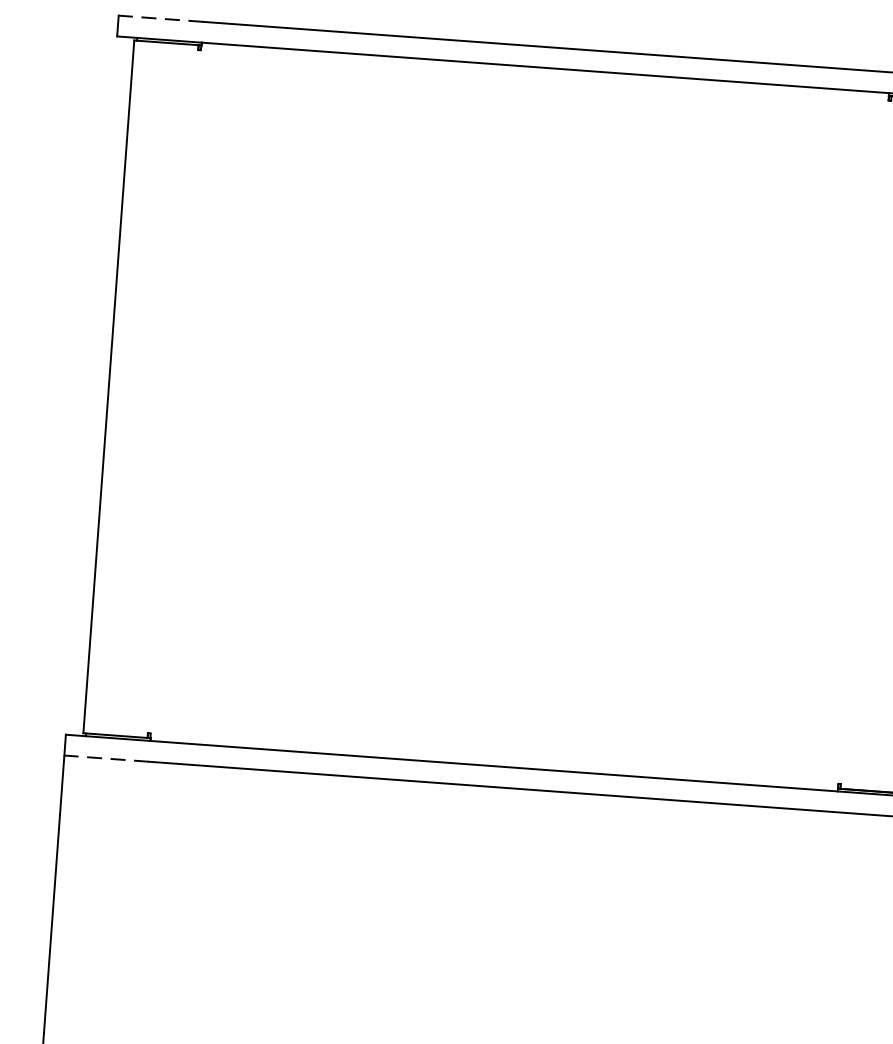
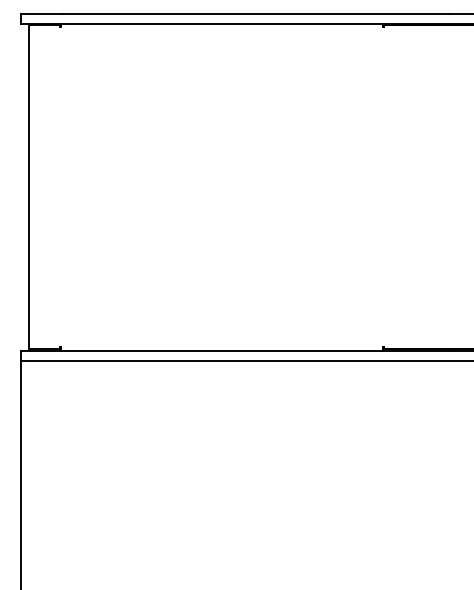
line: (161, 17) -> (41, 13), dashed -> solid
line: (107, 758) -> (41, 360), dashed -> solid

